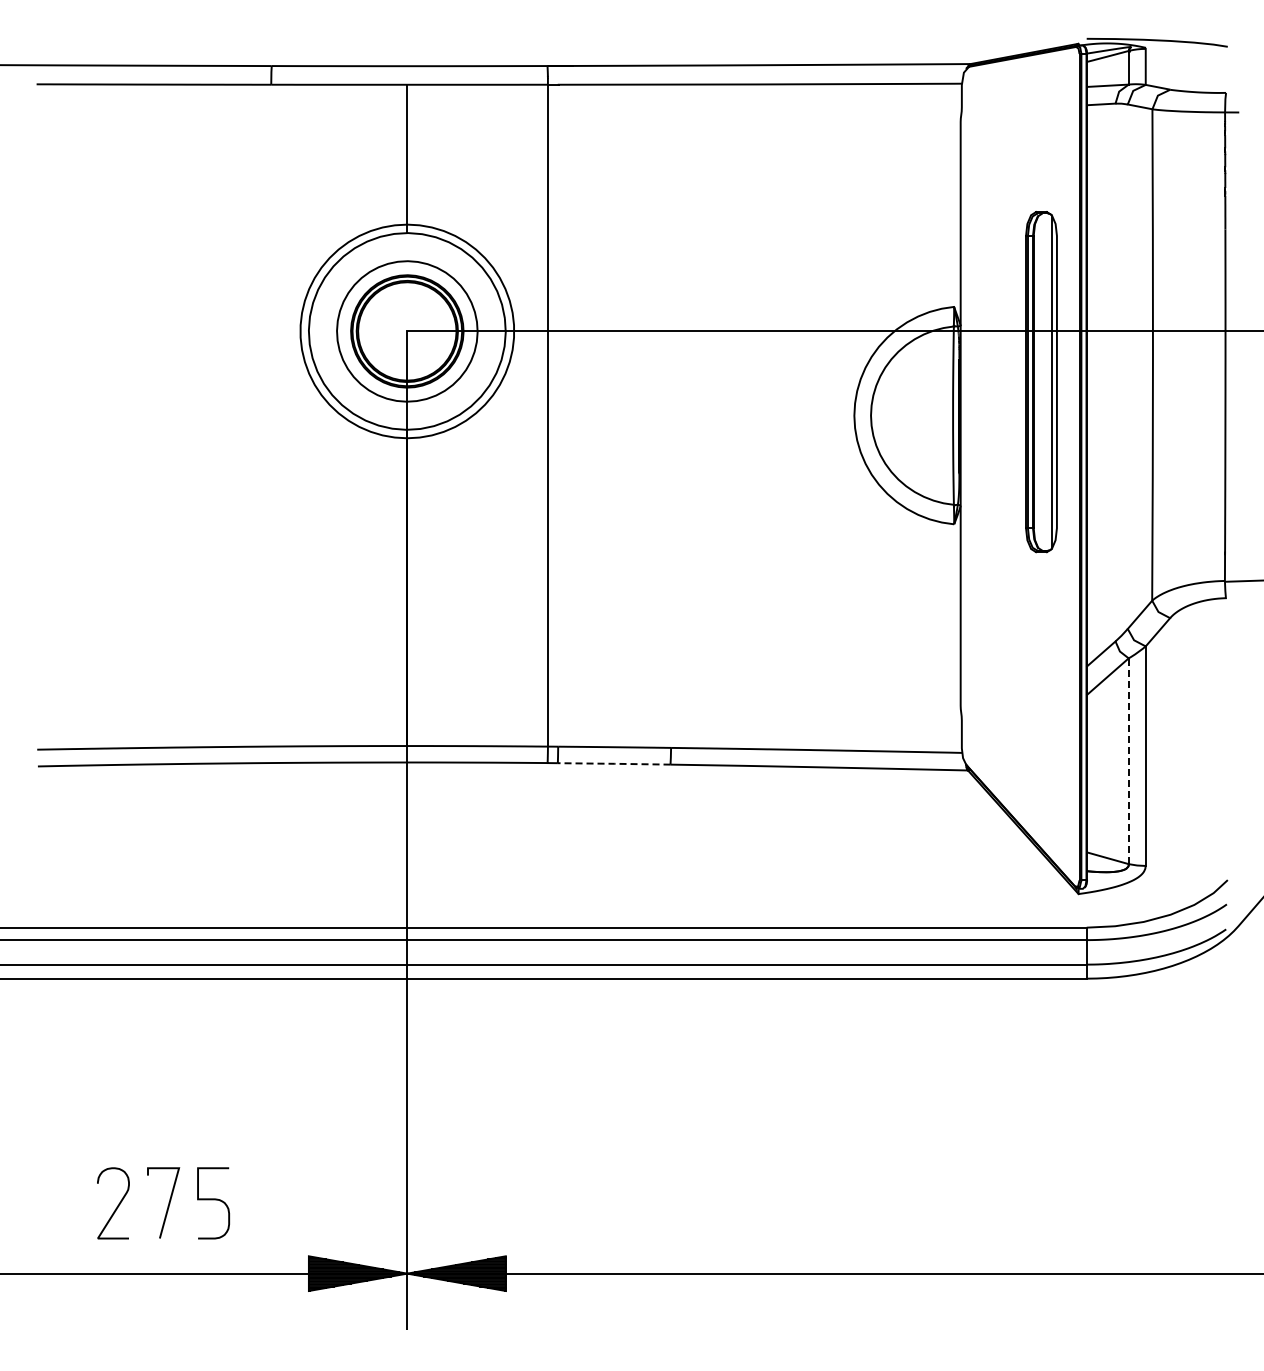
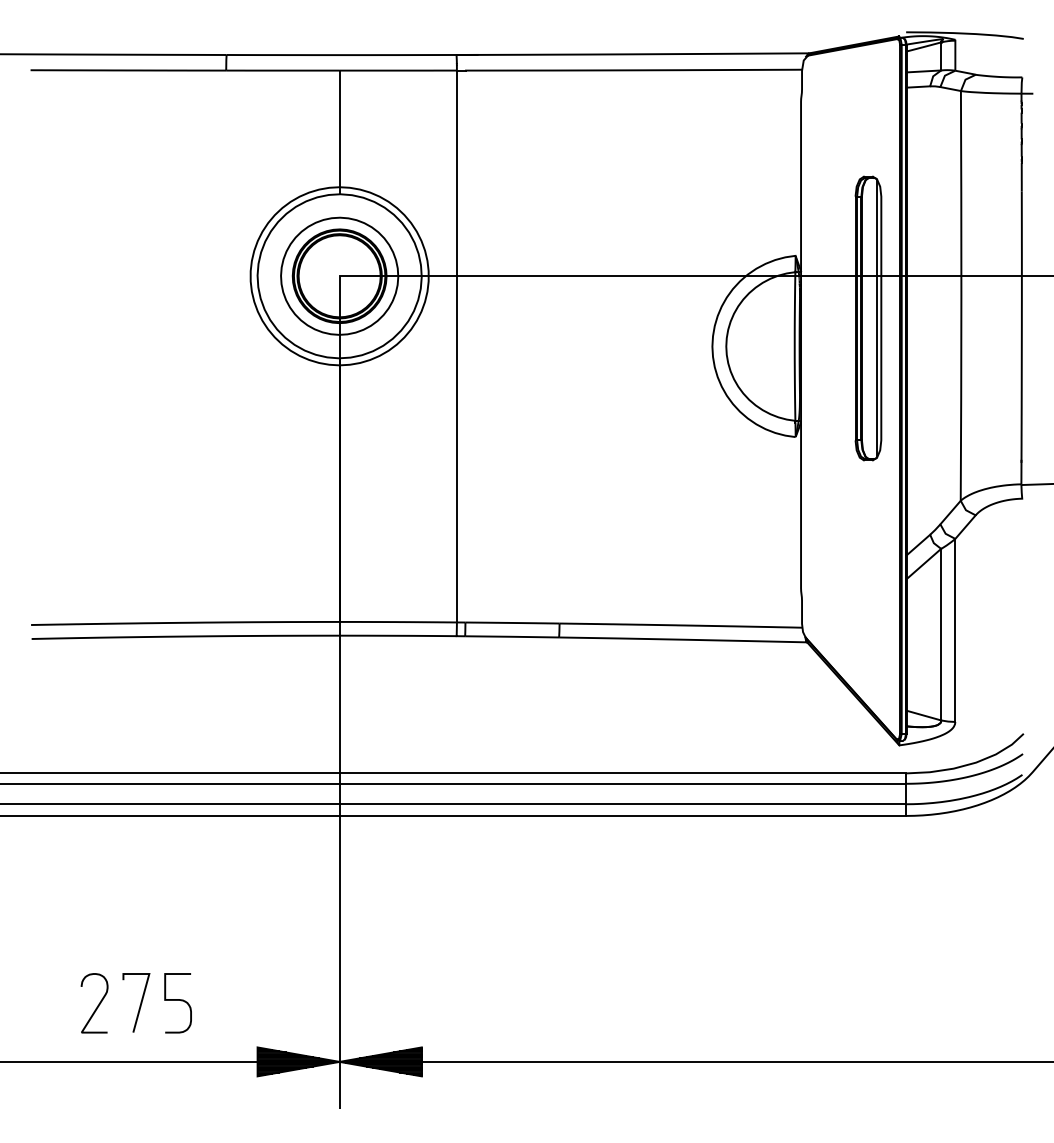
line: (1128, 761) -> (940, 634), dashed -> solid
line: (614, 763) -> (512, 636), dashed -> solid

